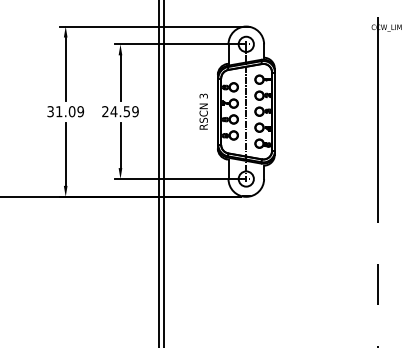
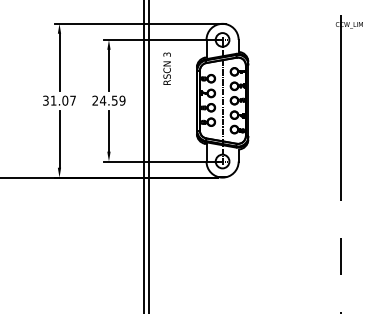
text: (81, 111) -> (73, 100), 31.09 -> 31.07
text: (203, 111) -> (166, 68), moved

